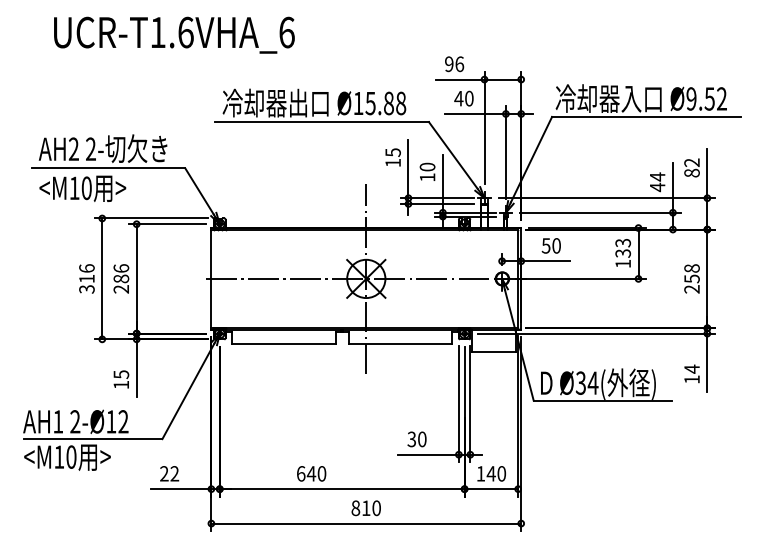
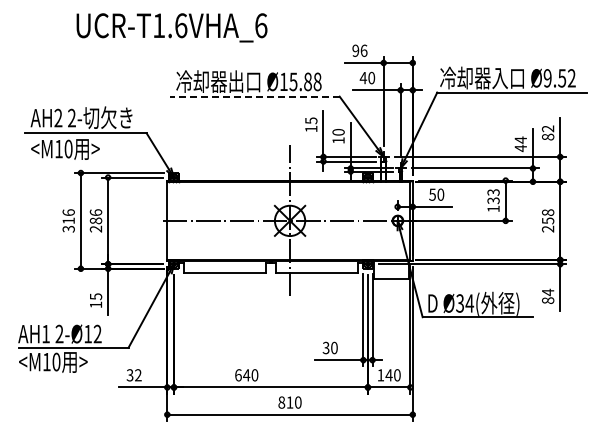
text: (173, 34) -> (171, 27), moved
line: (322, 121) -> (255, 96), solid -> dashed
text: (692, 379) -> (548, 300), 14 -> 84
text: (163, 474) -> (129, 375), 22 -> 32

